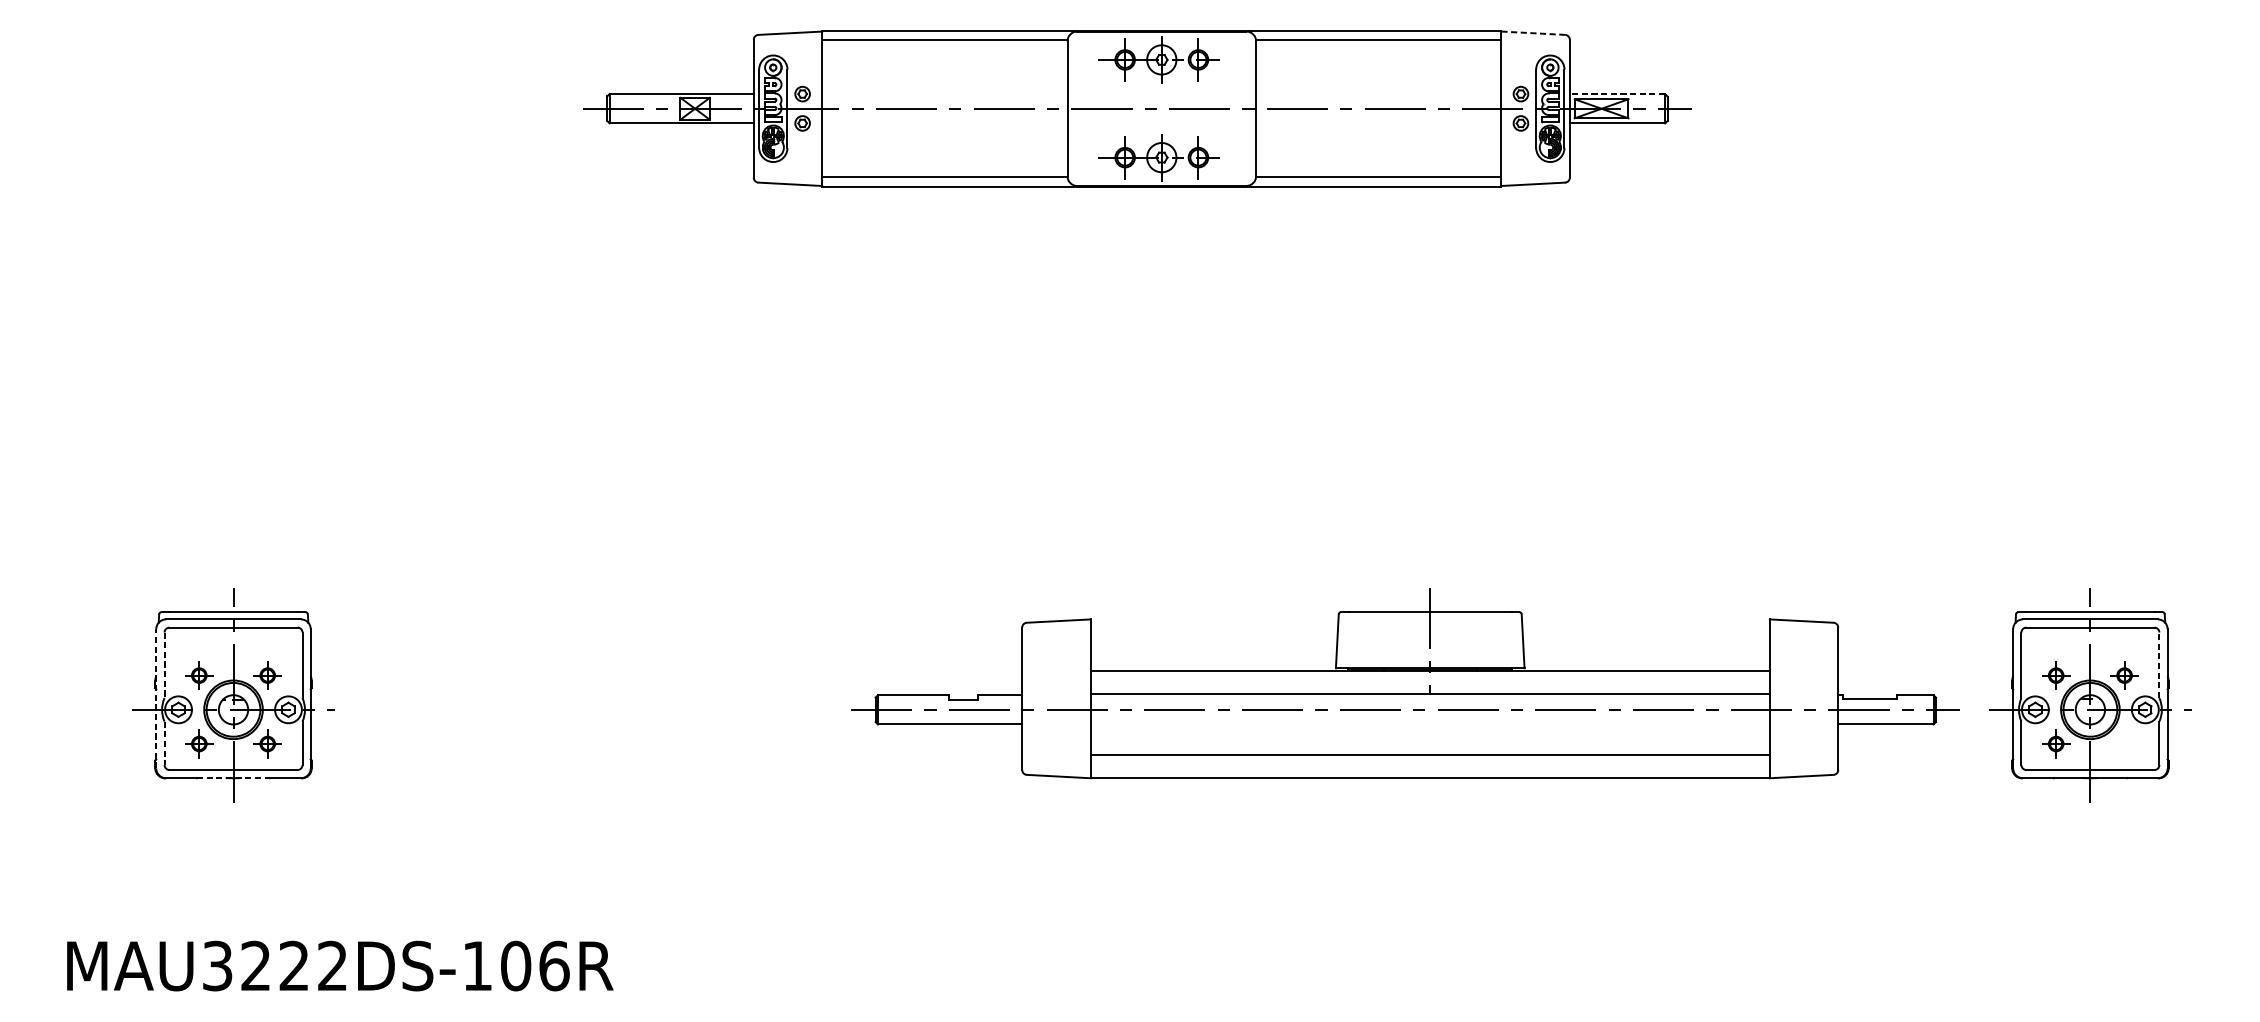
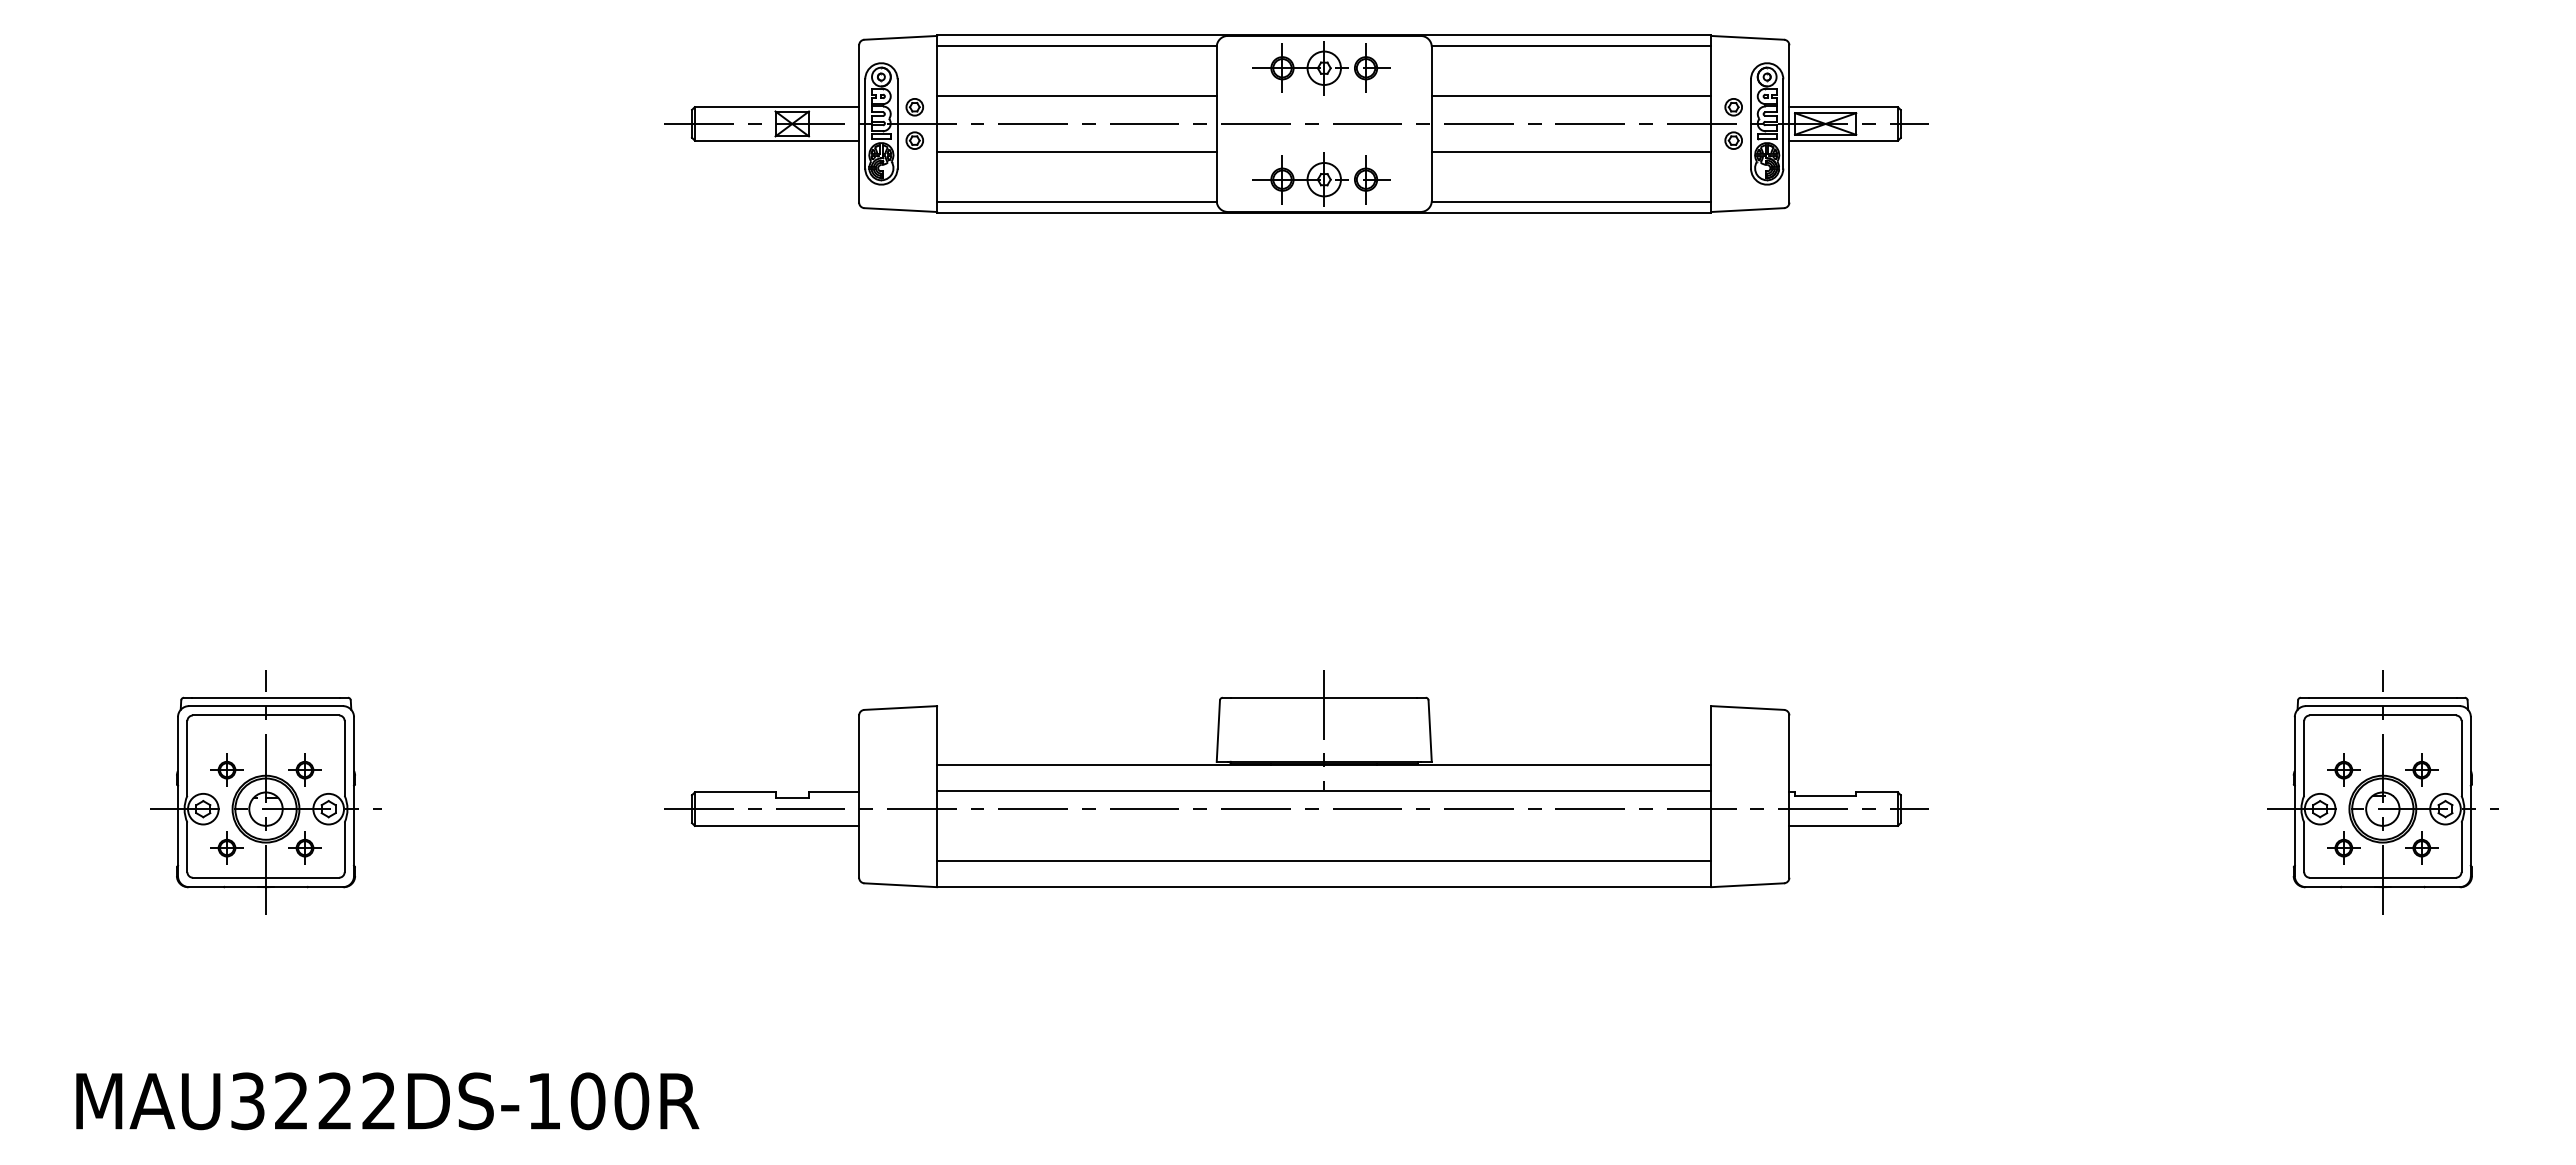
line: (1533, 32) -> (1748, 37), dashed -> solid
line: (944, 84) -> (1076, 96), added
line: (1378, 84) -> (1571, 96), added
line: (1617, 94) -> (1843, 107), dashed -> solid
line: (944, 132) -> (1076, 151), added
line: (1378, 132) -> (1571, 151), added
line: (2159, 664) -> (2461, 757), dashed -> solid
line: (164, 665) -> (187, 758), dashed -> solid
part: (1405, 683) -> (1296, 779), moved
line: (156, 698) -> (178, 796), dashed -> solid
line: (164, 743) -> (187, 847), dashed -> solid
part: (2124, 743) -> (2421, 847), added
line: (233, 777) -> (266, 886), dashed -> solid
text: (554, 966) -> (631, 1101), MAU3222DS-106R -> MAU3222DS-100R

